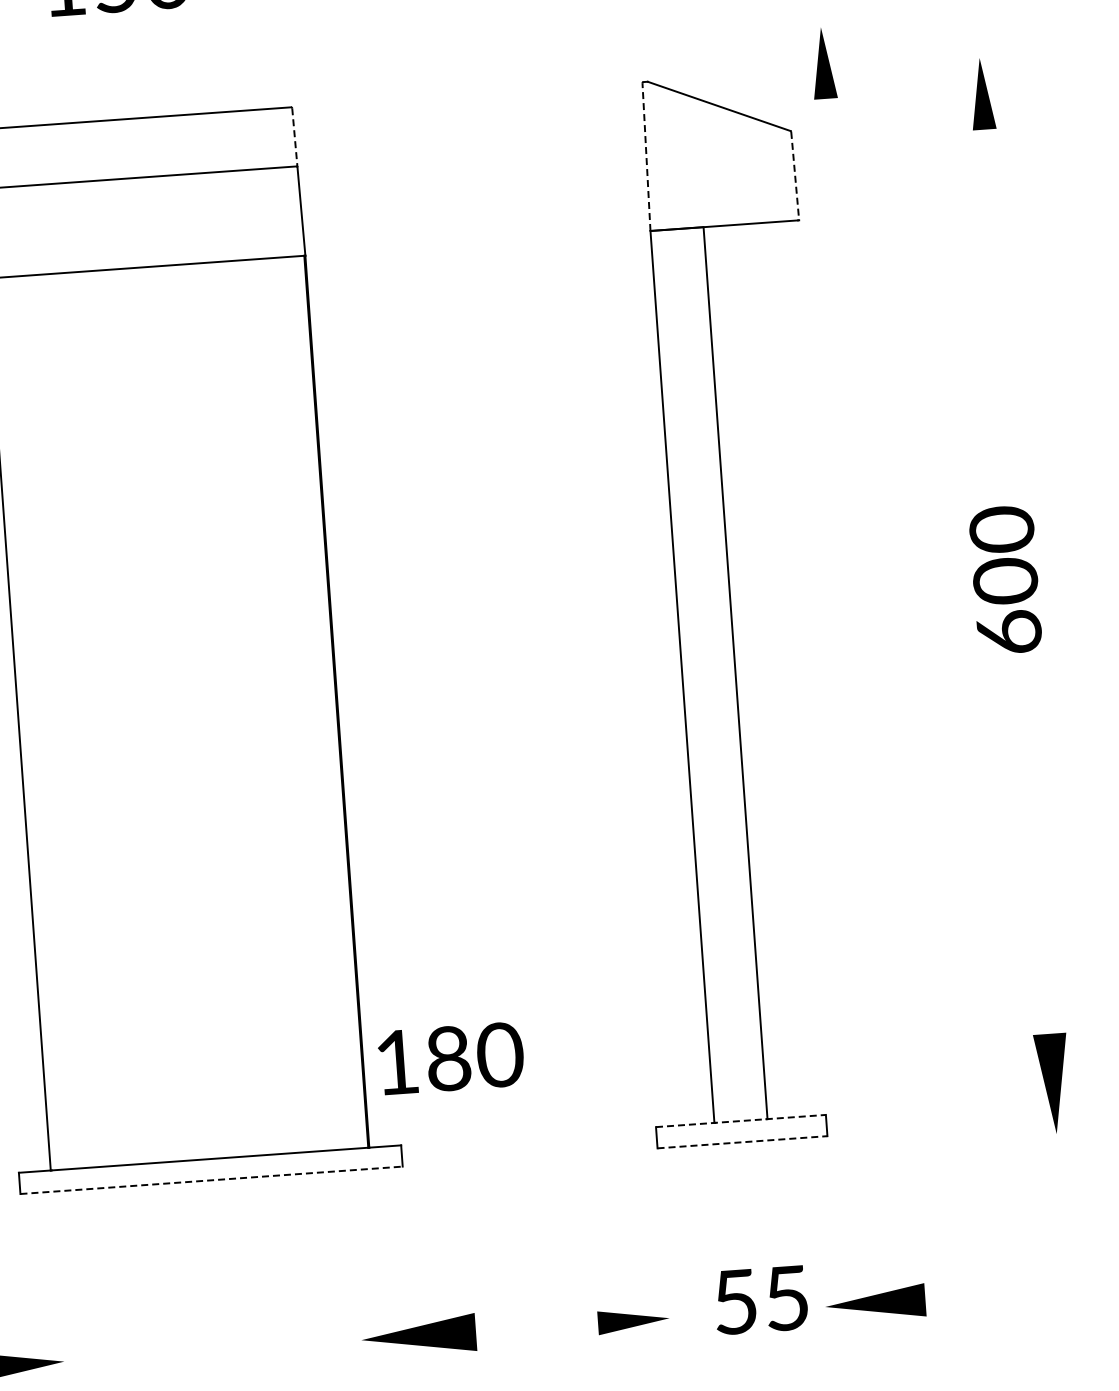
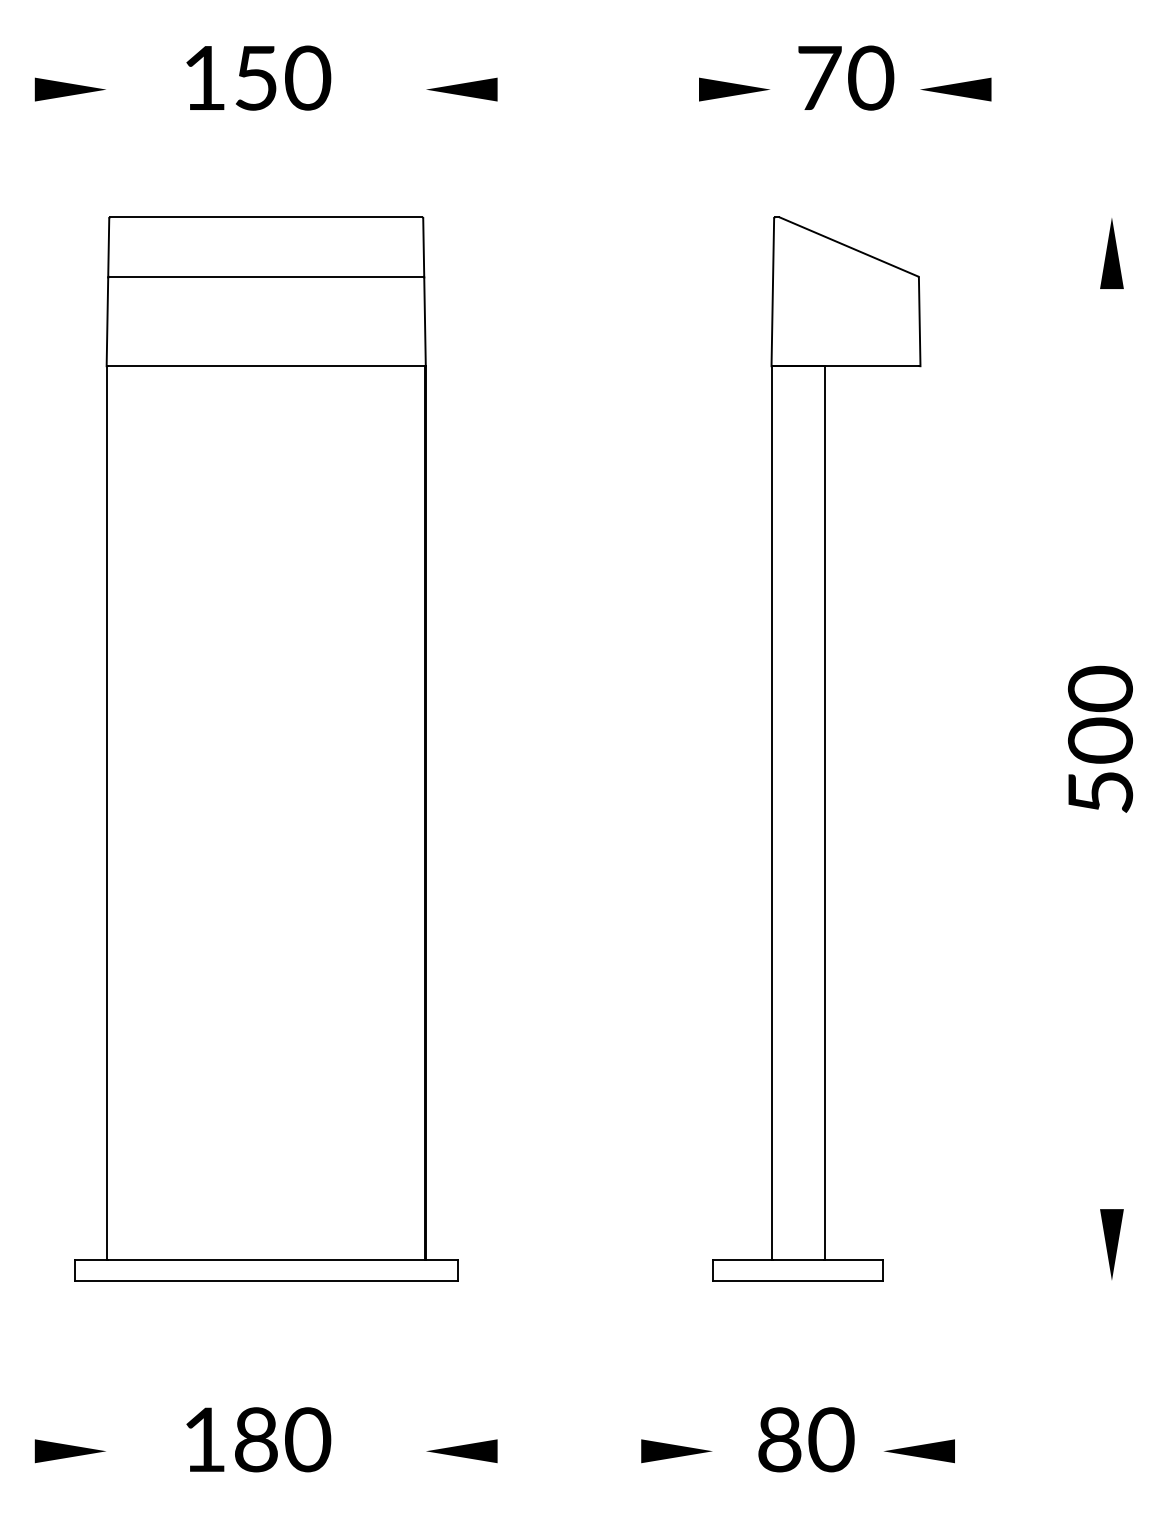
part: (823, 63) -> (955, 211), removed
line: (294, 137) -> (423, 247), dashed -> solid
line: (646, 157) -> (772, 292), dashed -> solid
line: (795, 176) -> (919, 322), dashed -> solid
text: (1009, 631) -> (1100, 791), 600 -> 500
text: (450, 1058) -> (258, 1439), moved
part: (1052, 1083) -> (1111, 1244), size x0.71
line: (741, 1120) -> (798, 1259), dashed -> solid
line: (742, 1142) -> (798, 1281), dashed -> solid
line: (211, 1180) -> (266, 1281), dashed -> solid
text: (762, 1299) -> (806, 1439), 55 -> 80
part: (875, 1303) -> (919, 1451), size x0.71
part: (418, 1336) -> (461, 1451), size x0.62

